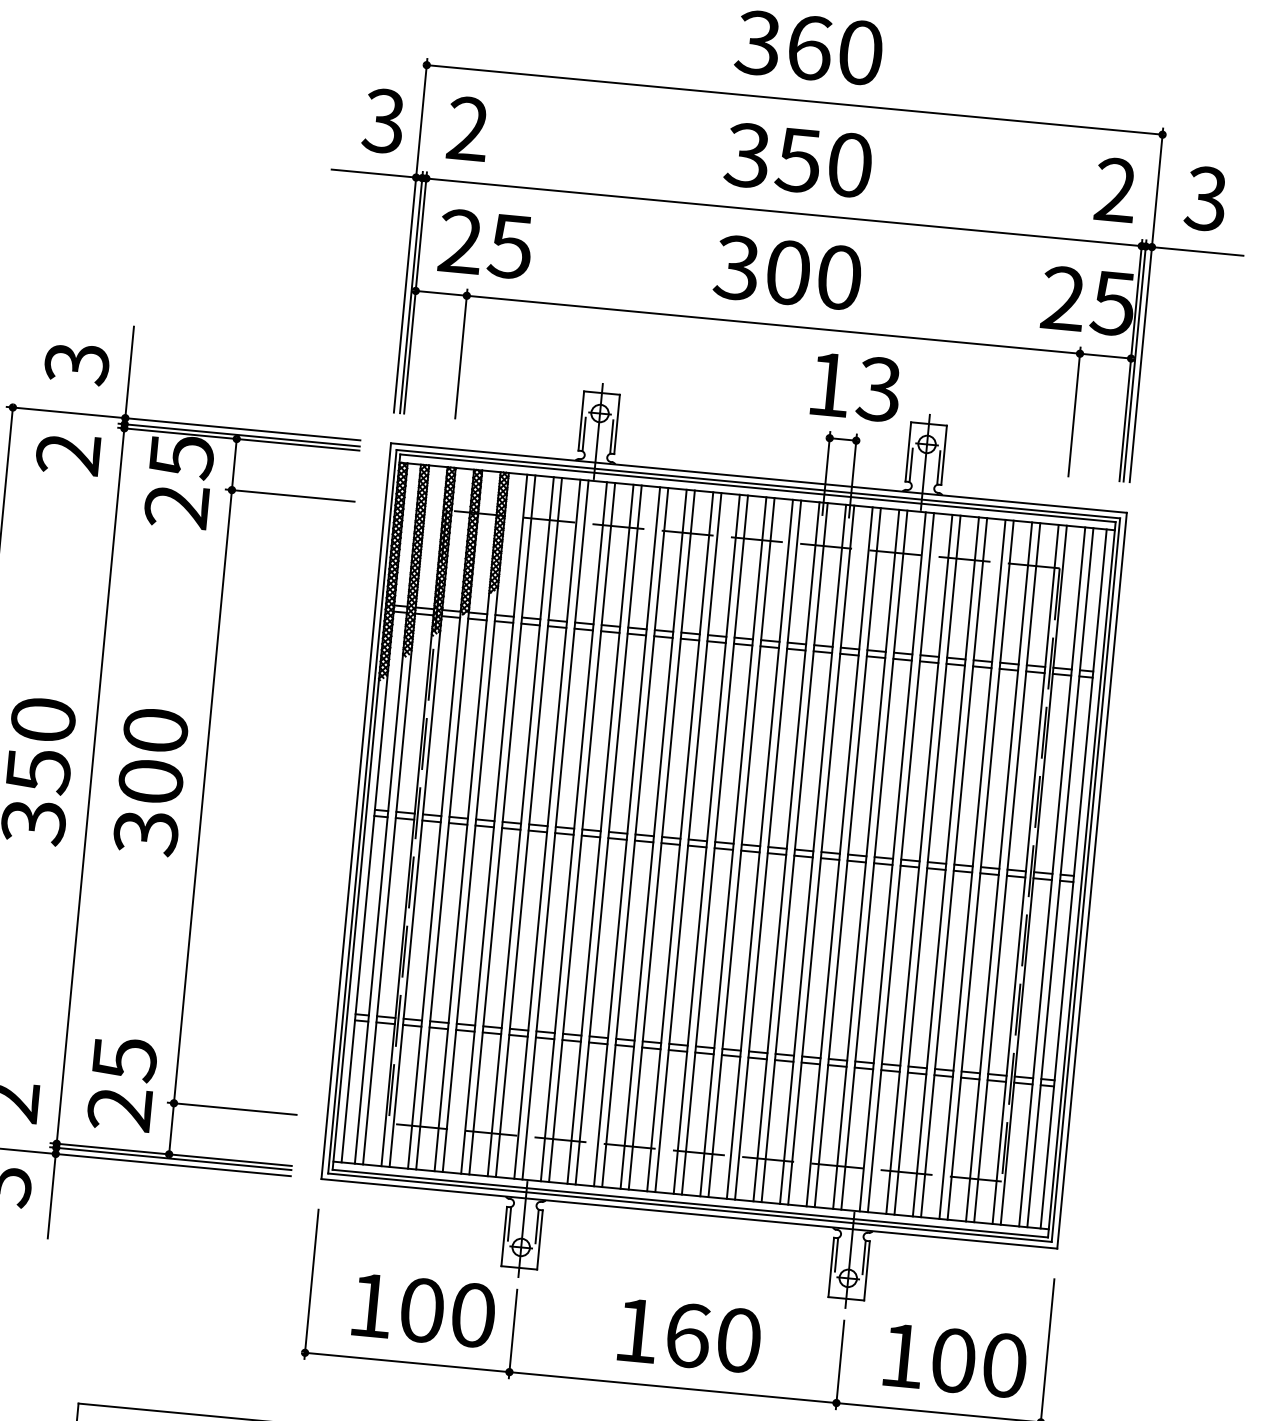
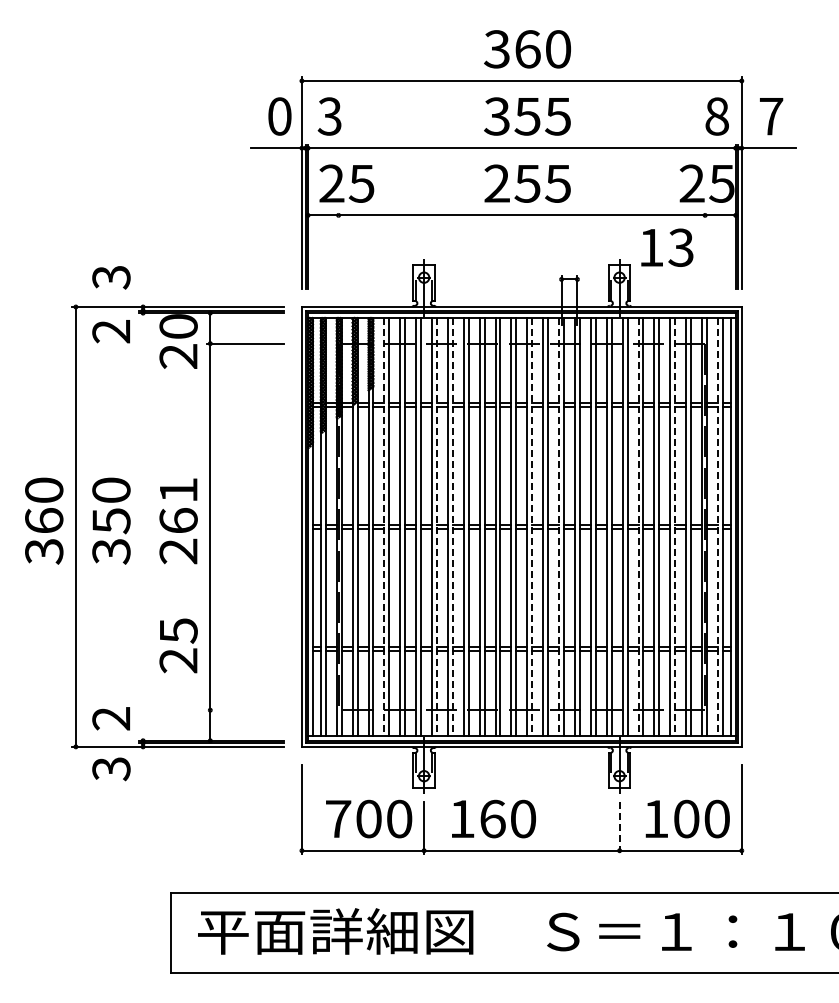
text: (383, 121) -> (279, 116), 3 -> 0
text: (467, 128) -> (329, 116), 2 -> 3
text: (850, 165) -> (558, 116), 350 -> 355
text: (1114, 190) -> (716, 116), 2 -> 8
text: (1206, 198) -> (771, 116), 3 -> 7
text: (787, 272) -> (527, 183), 300 -> 255
line: (461, 352) -> (338, 249), removed
text: (856, 386) -> (667, 247), moved
line: (1075, 410) -> (705, 249), removed
text: (181, 456) -> (178, 326), 25 -> 20
text: (150, 780) -> (178, 520), 300 -> 261
line: (91, 782) -> (143, 524), removed
line: (494, 823) -> (384, 526), solid -> dashed
line: (581, 831) -> (436, 526), solid -> dashed
line: (608, 834) -> (452, 526), solid -> dashed
line: (742, 846) -> (532, 526), solid -> dashed
line: (787, 851) -> (559, 526), solid -> dashed
line: (919, 863) -> (638, 526), solid -> dashed
line: (981, 869) -> (675, 526), solid -> dashed
line: (1051, 876) -> (717, 526), solid -> dashed
text: (122, 1083) -> (178, 645), moved
line: (231, 1109) -> (244, 710), removed
text: (371, 1304) -> (338, 818), 100 -> 700
text: (689, 1334) -> (493, 818), moved
line: (839, 1365) -> (619, 828), solid -> dashed

